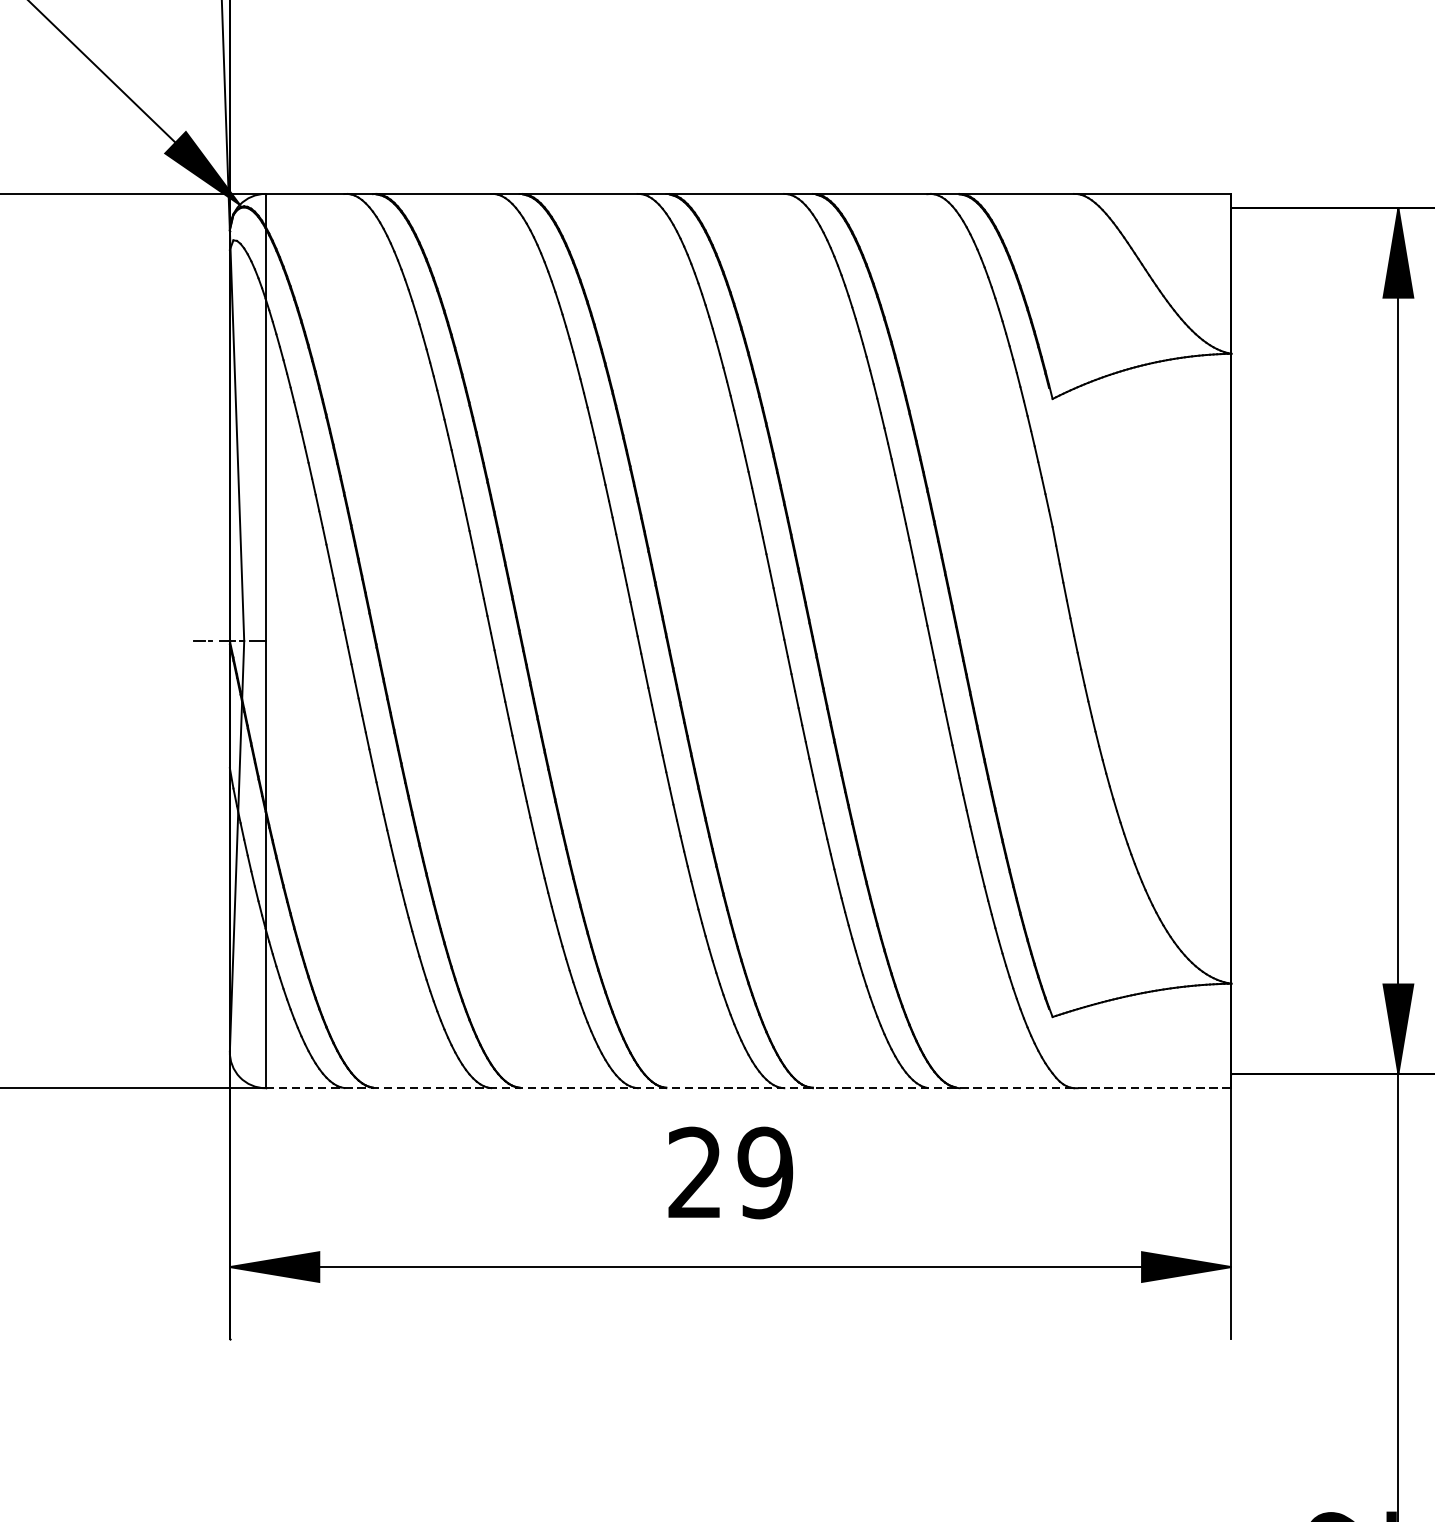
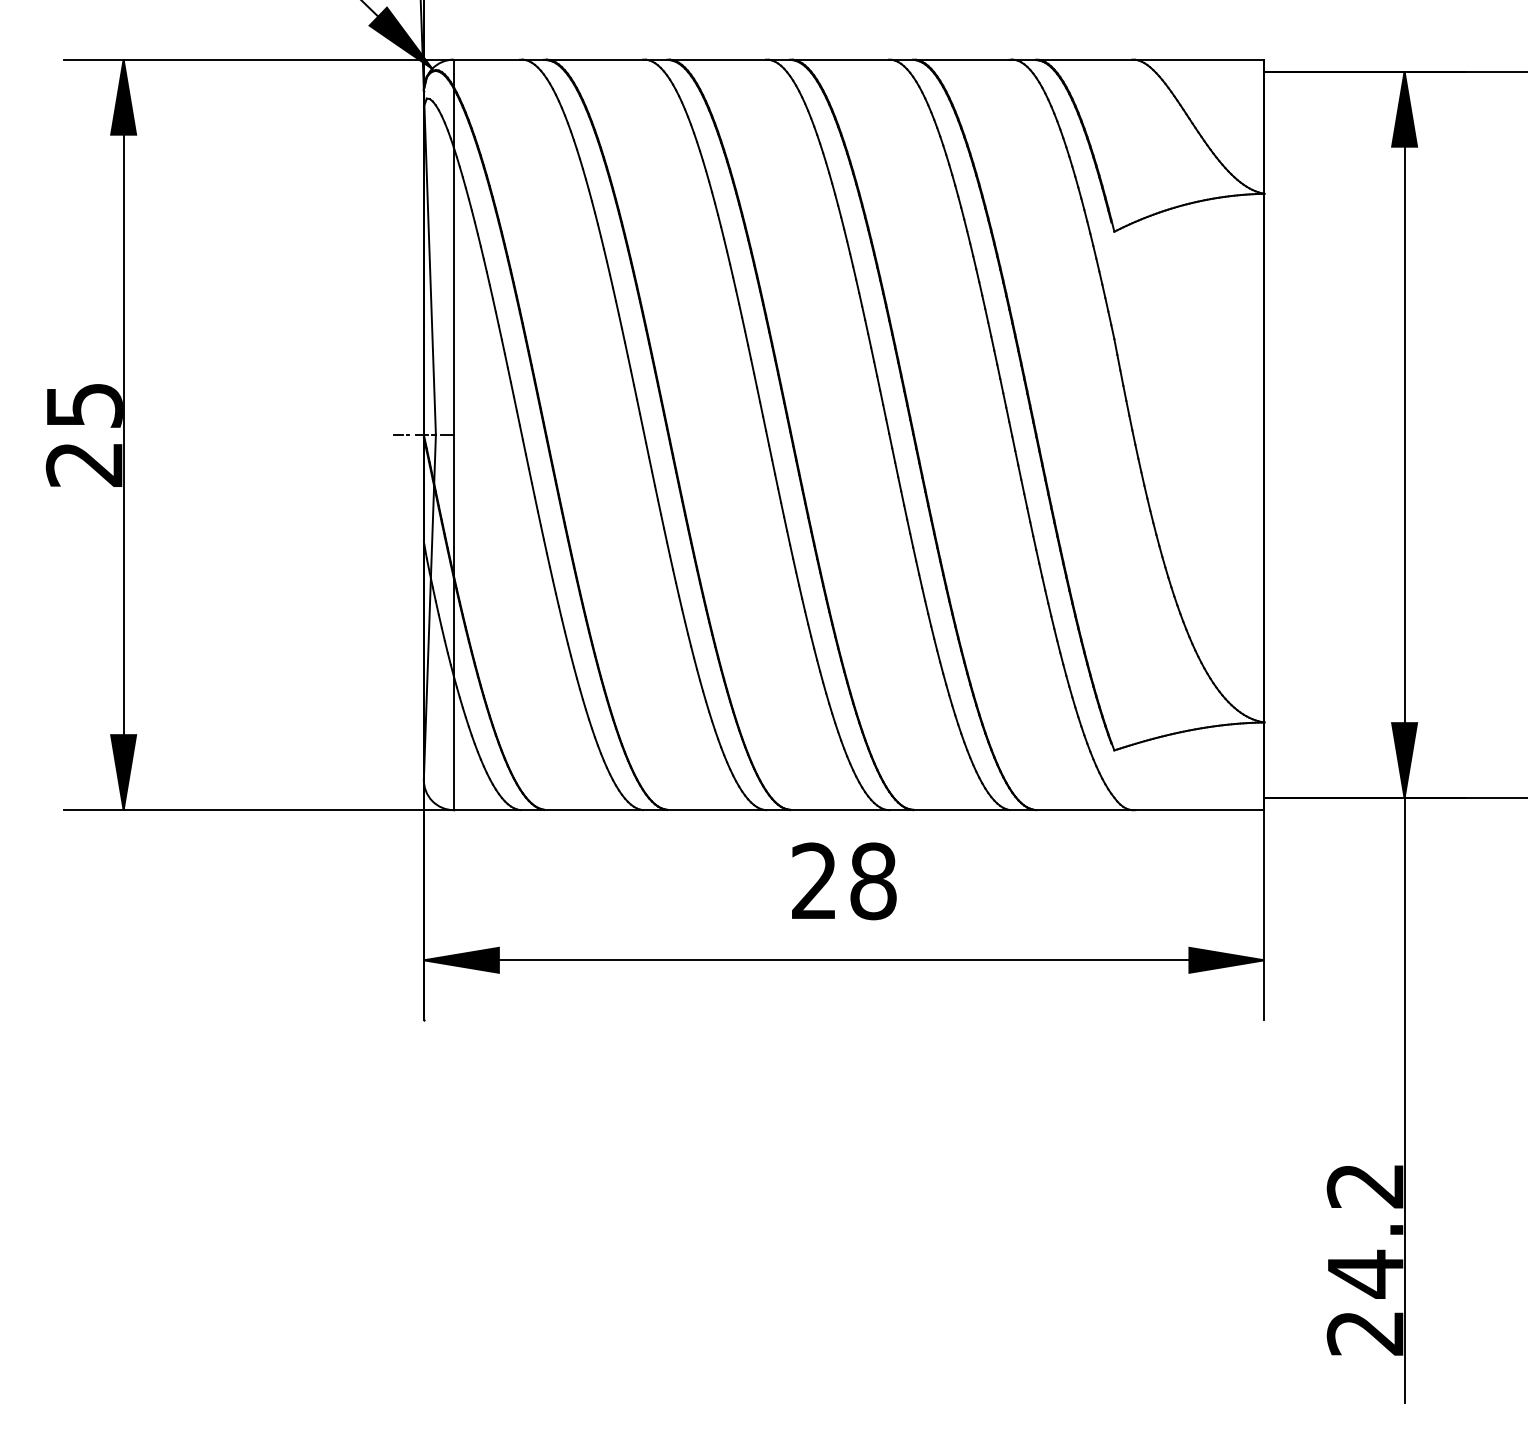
line: (748, 1088) -> (859, 810), dashed -> solid
text: (765, 1173) -> (873, 881), 29 -> 28

